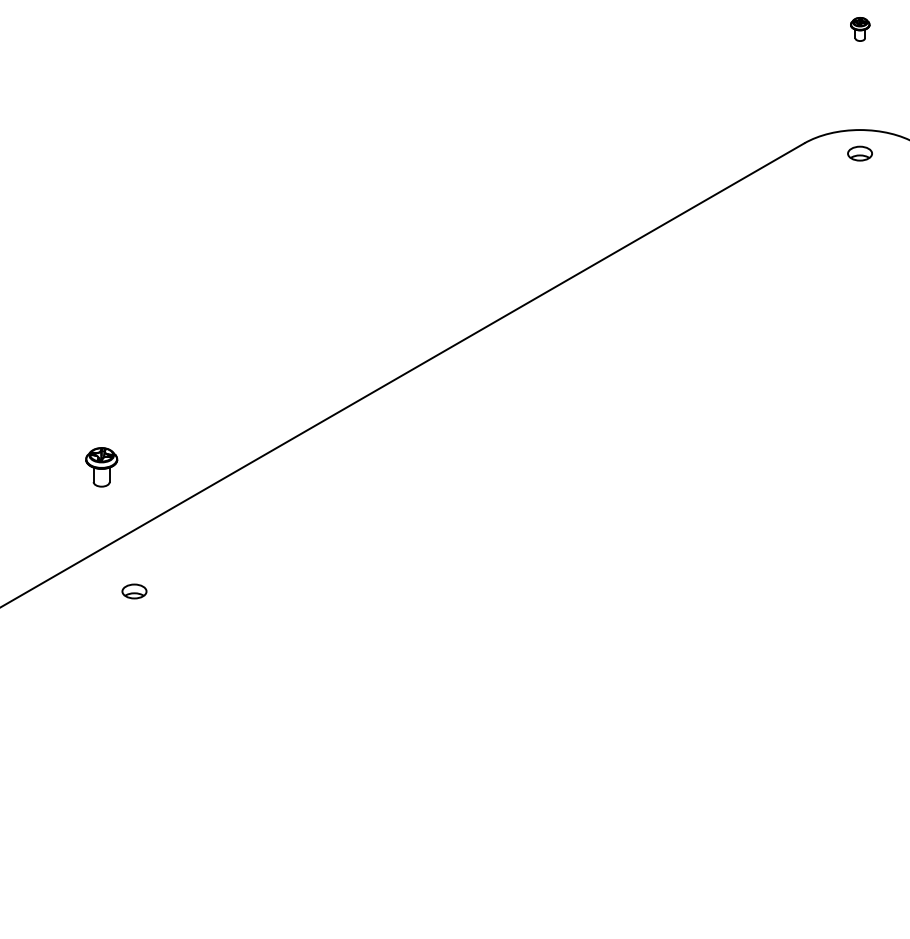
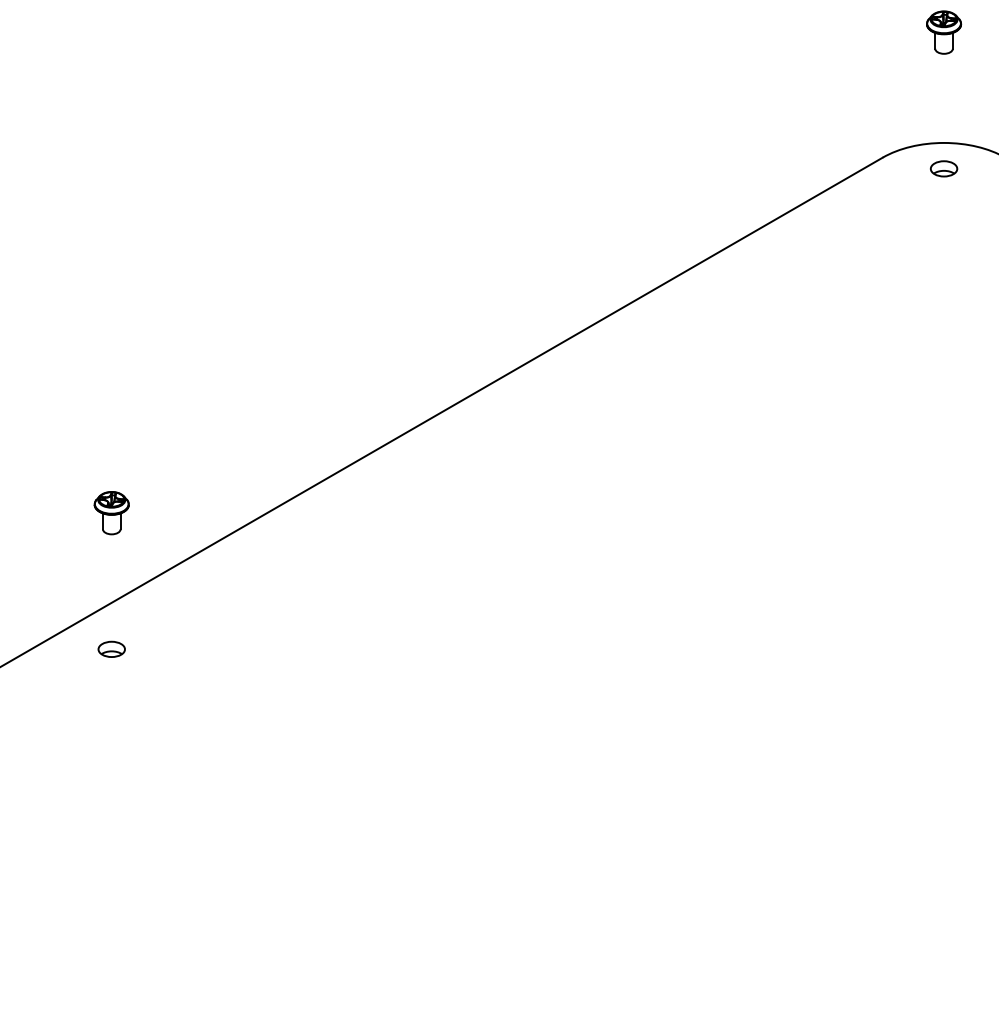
part: (860, 29) -> (944, 32), size x1.67
part: (134, 590) -> (111, 648), moved

